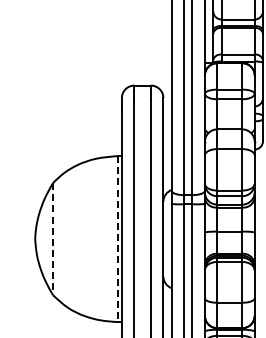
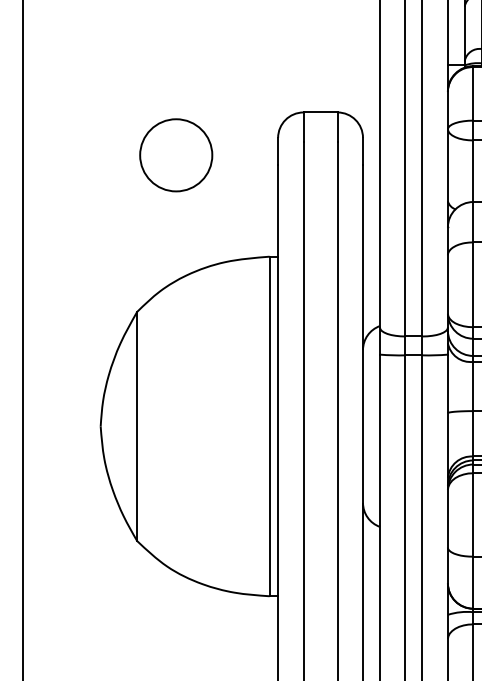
circle: (71, 106) -> (175, 155), added
line: (53, 239) -> (138, 427), dashed -> solid
line: (117, 239) -> (269, 427), dashed -> solid

